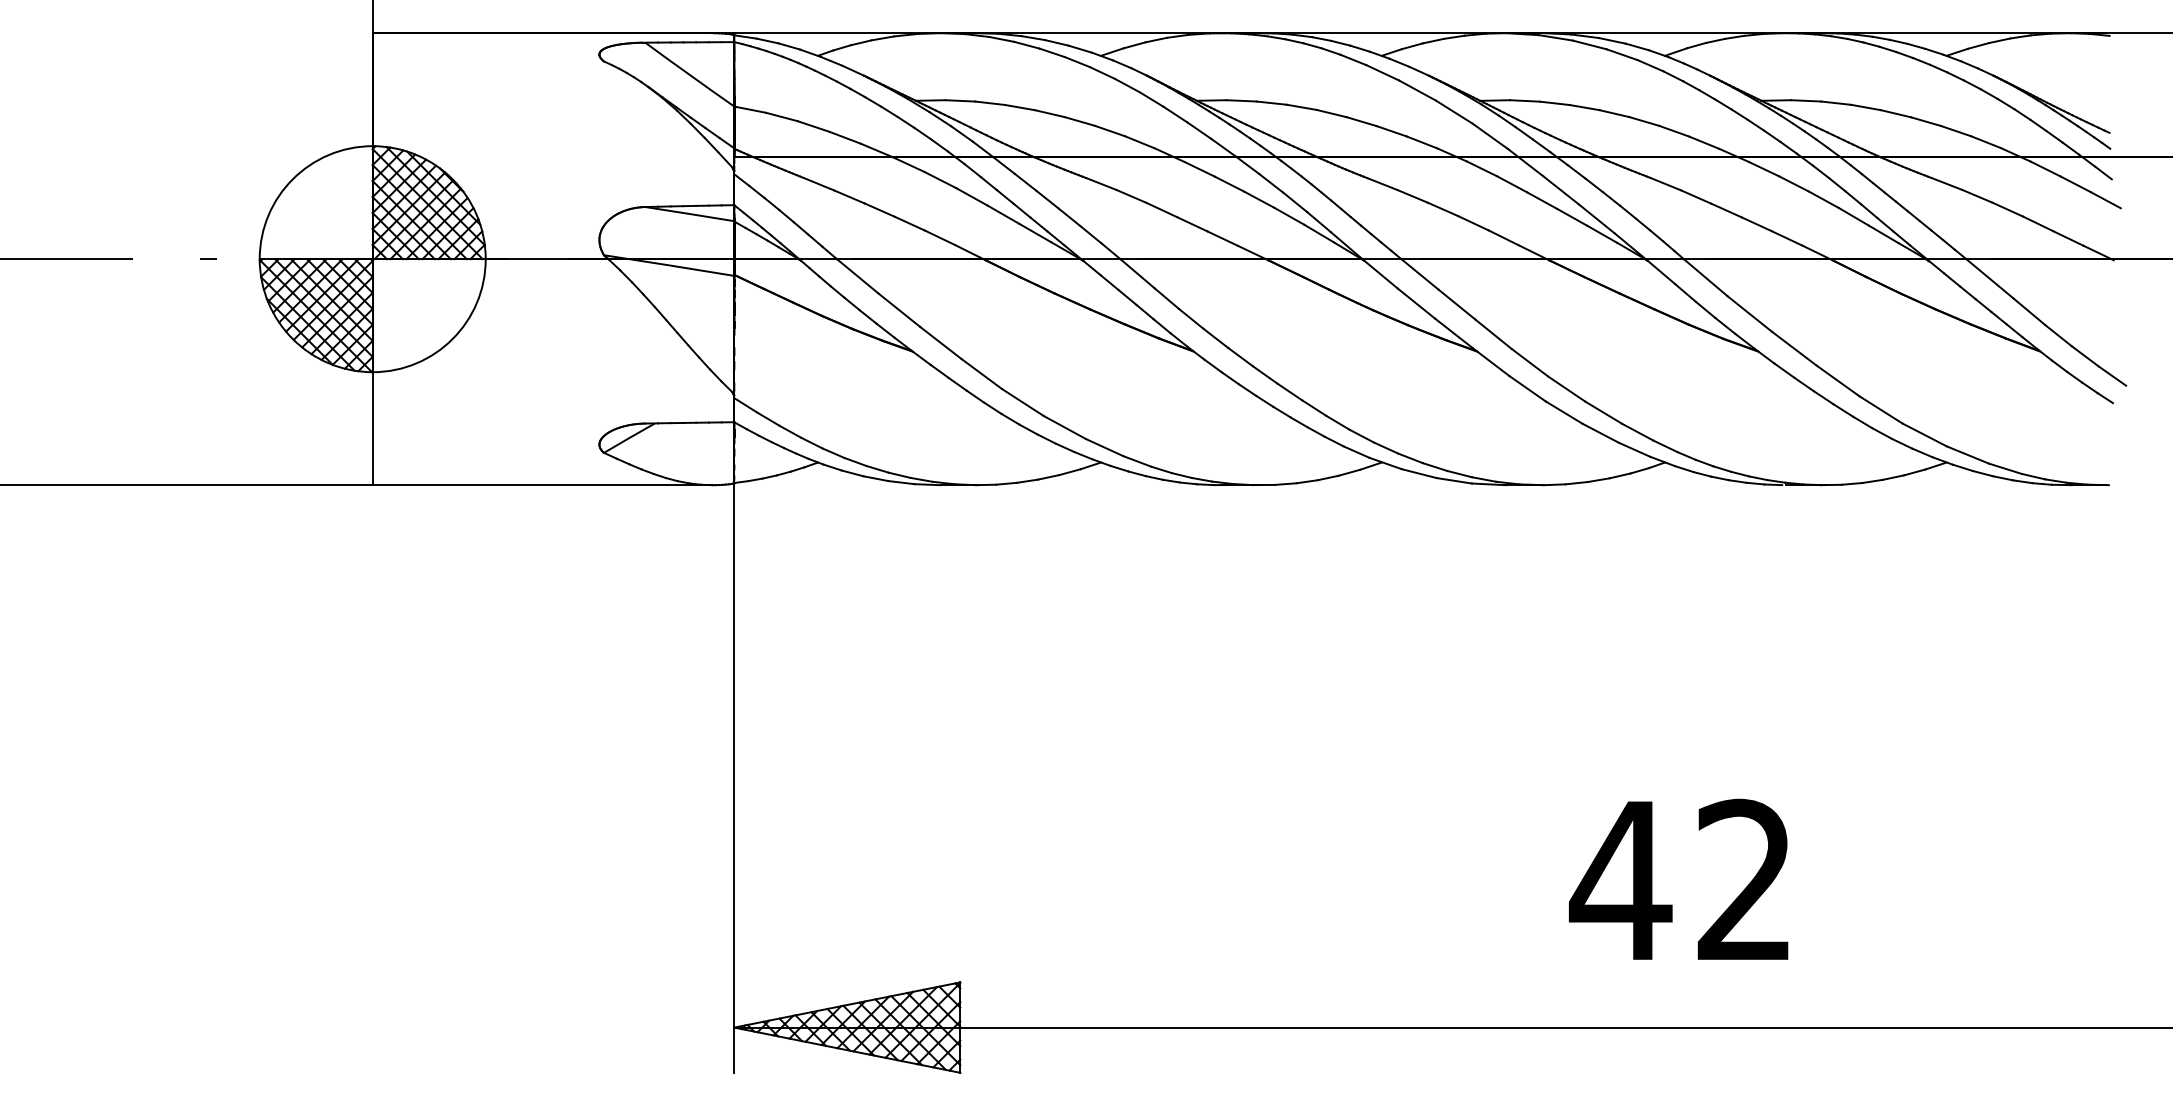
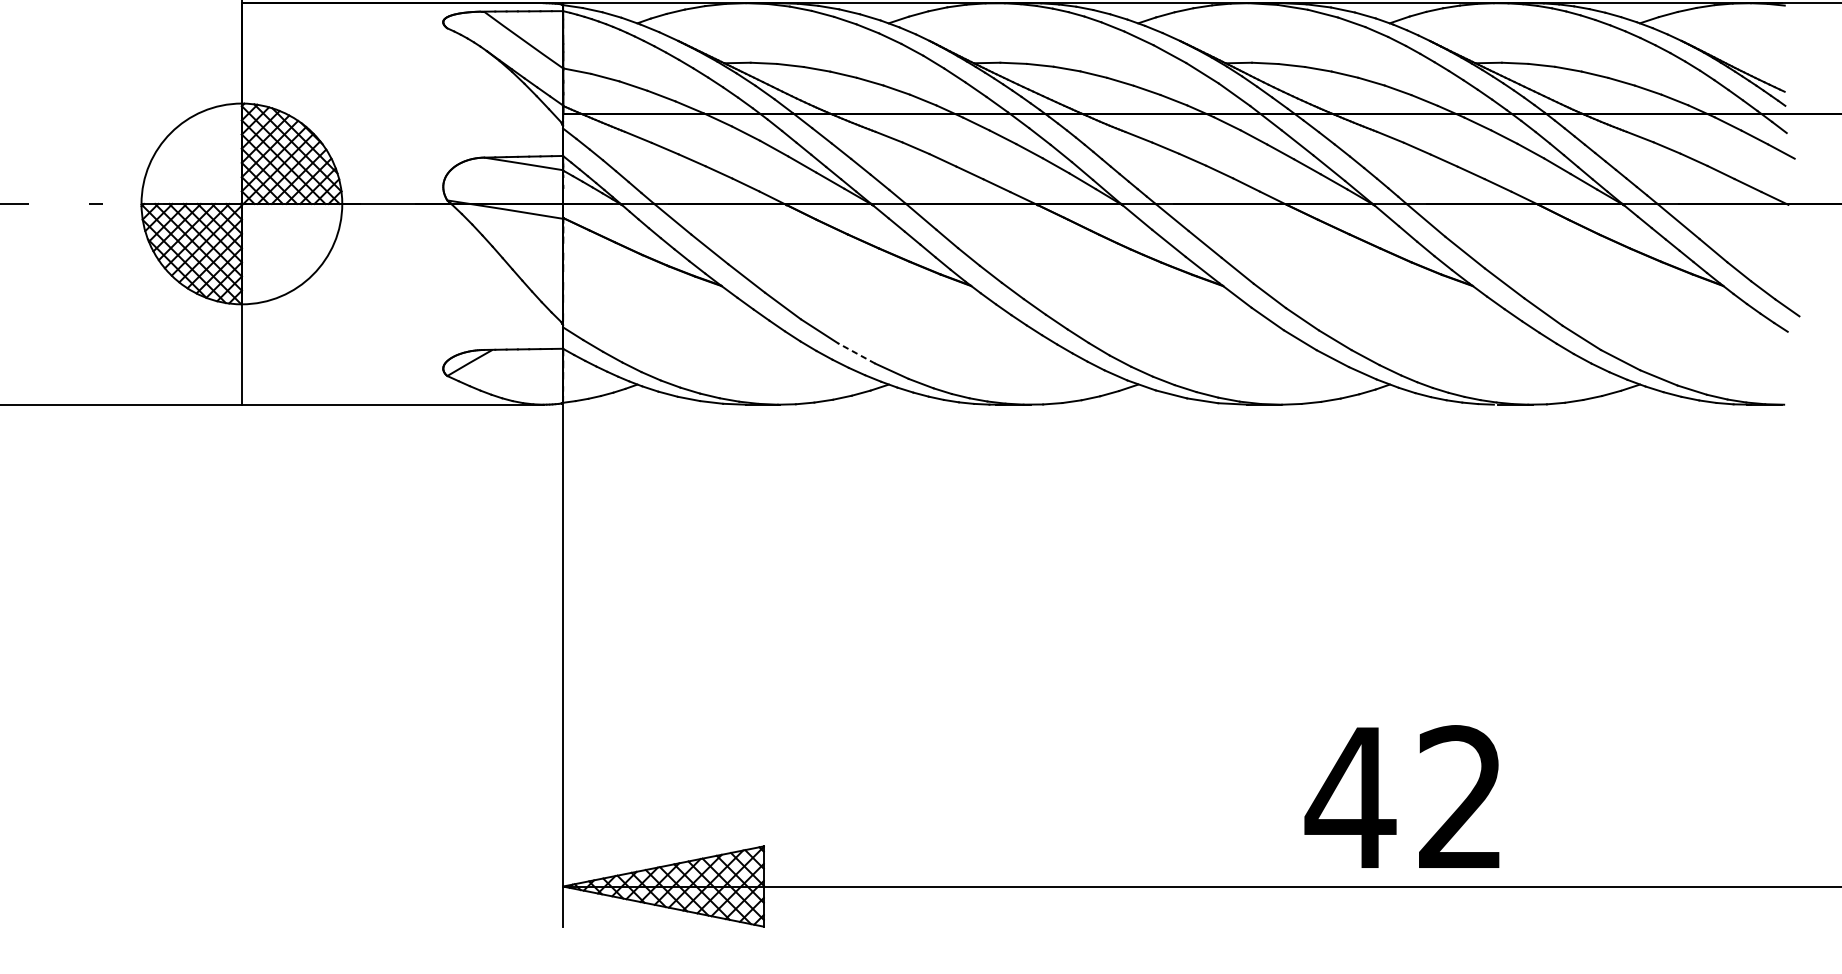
line: (1064, 427) -> (856, 353), solid -> dashed
text: (1678, 878) -> (1401, 795), moved

